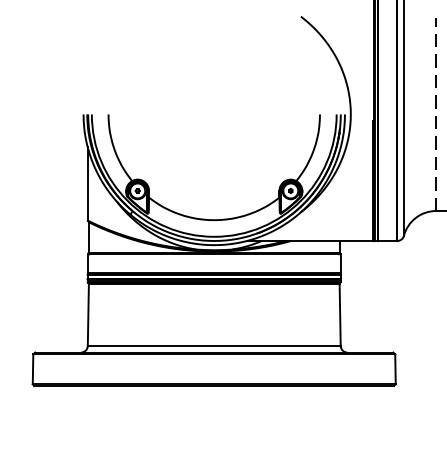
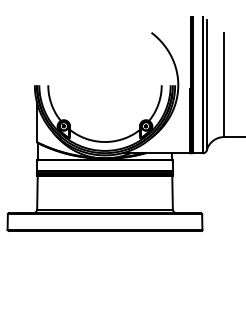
line: (436, 114) -> (224, 85), dashed -> solid

